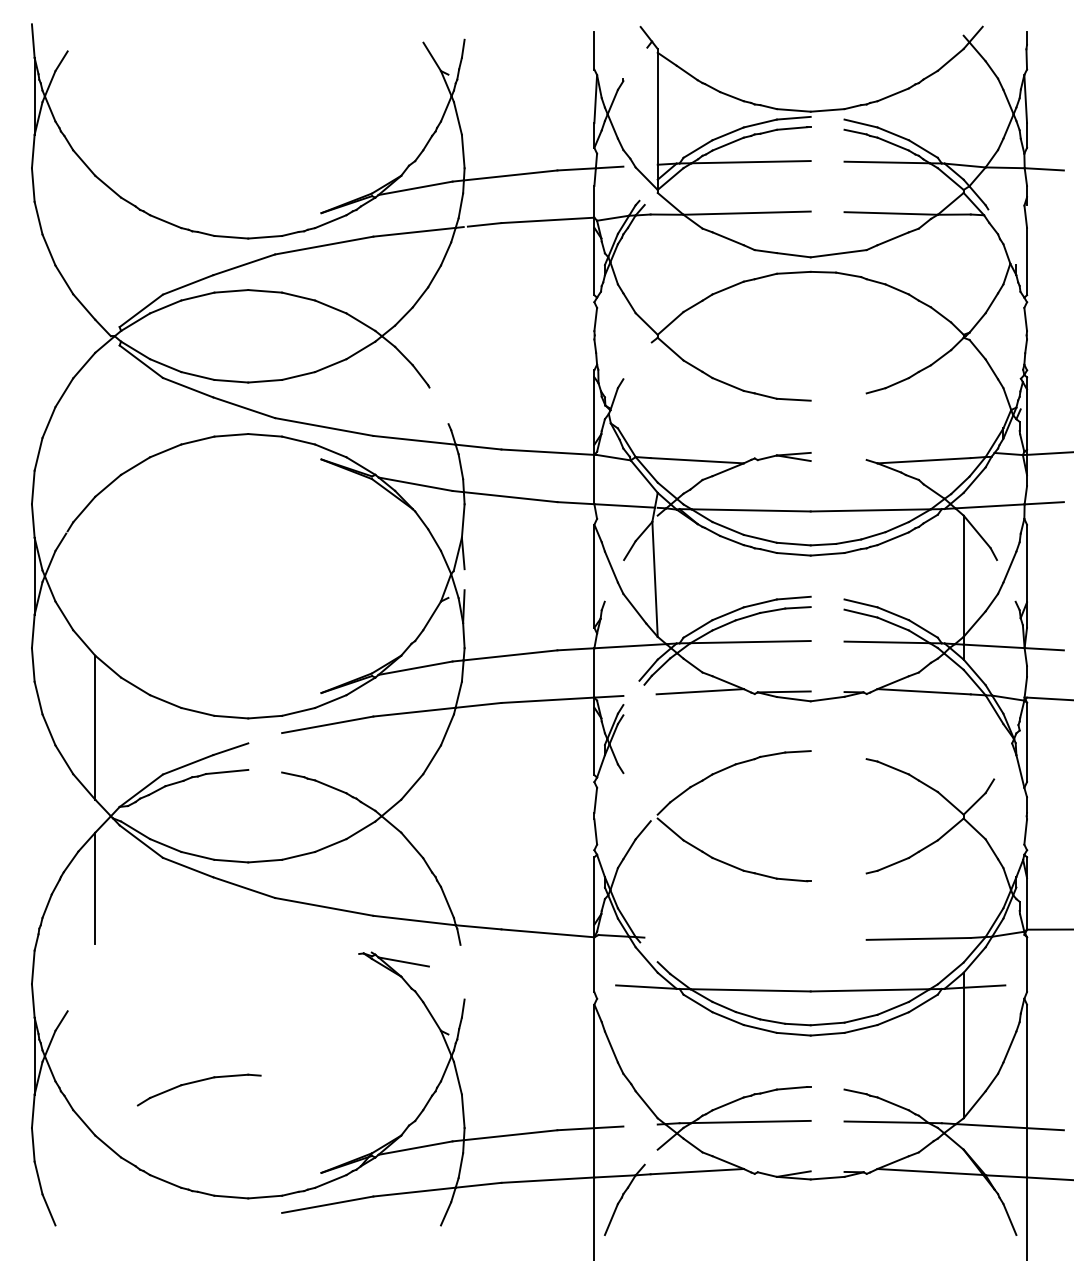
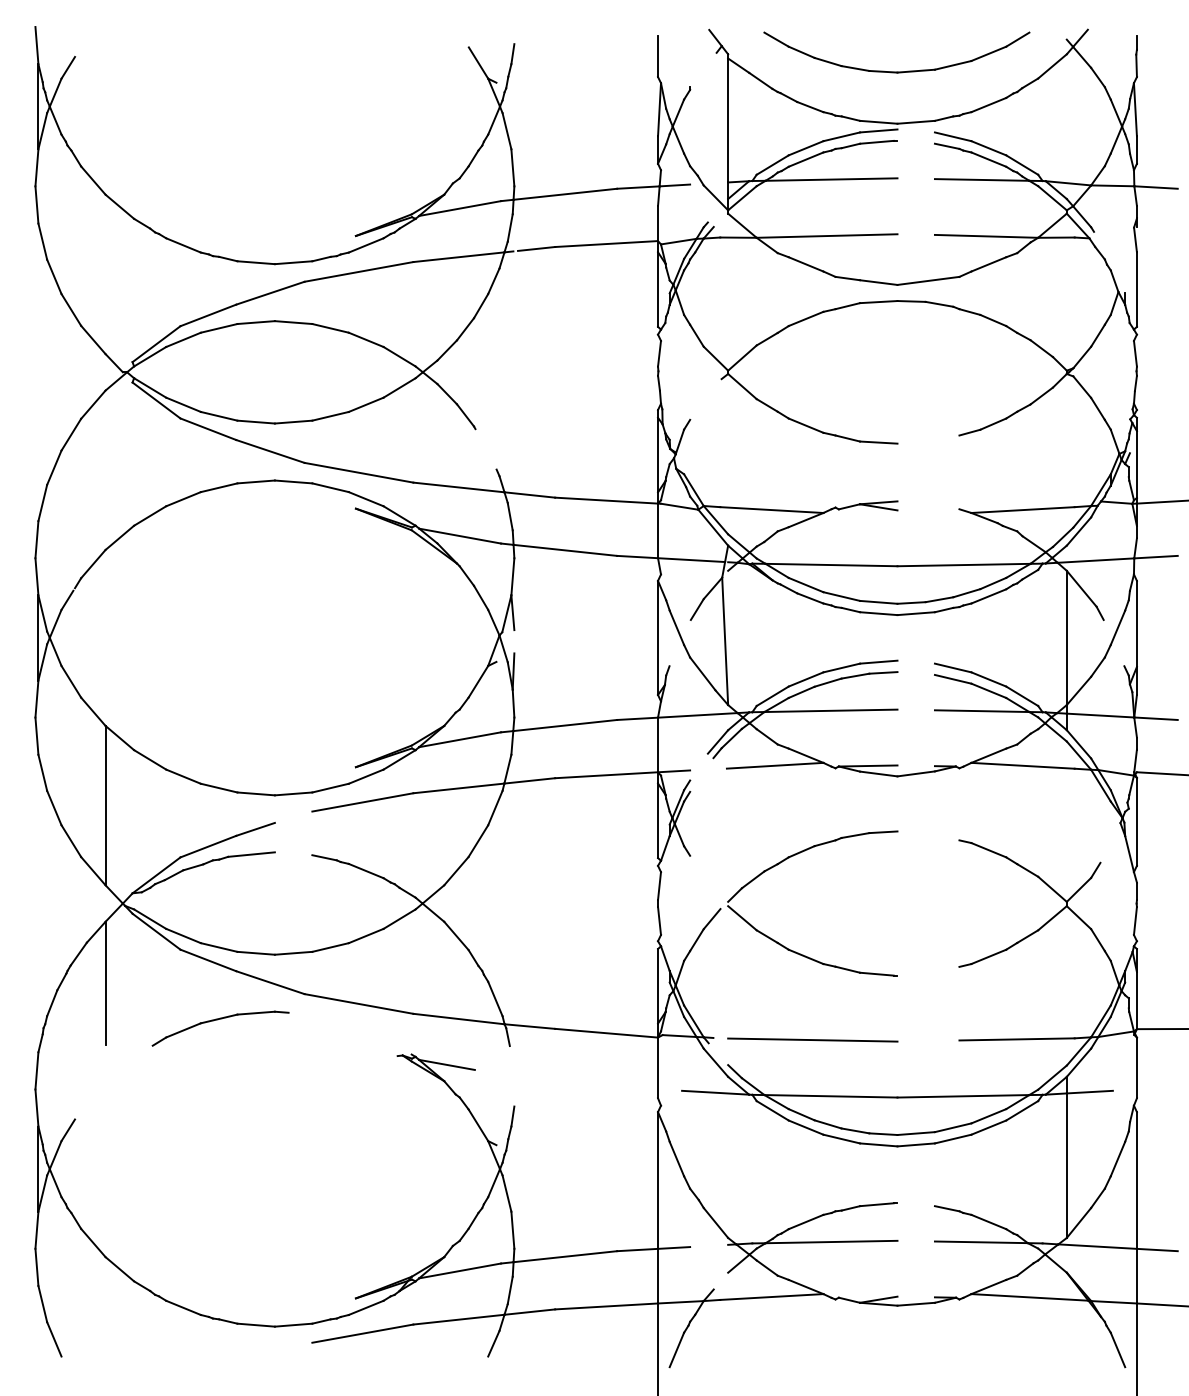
part: (809, 64) -> (896, 71), added
line: (733, 939) -> (812, 1039), added
part: (196, 1082) -> (217, 1020), moved

